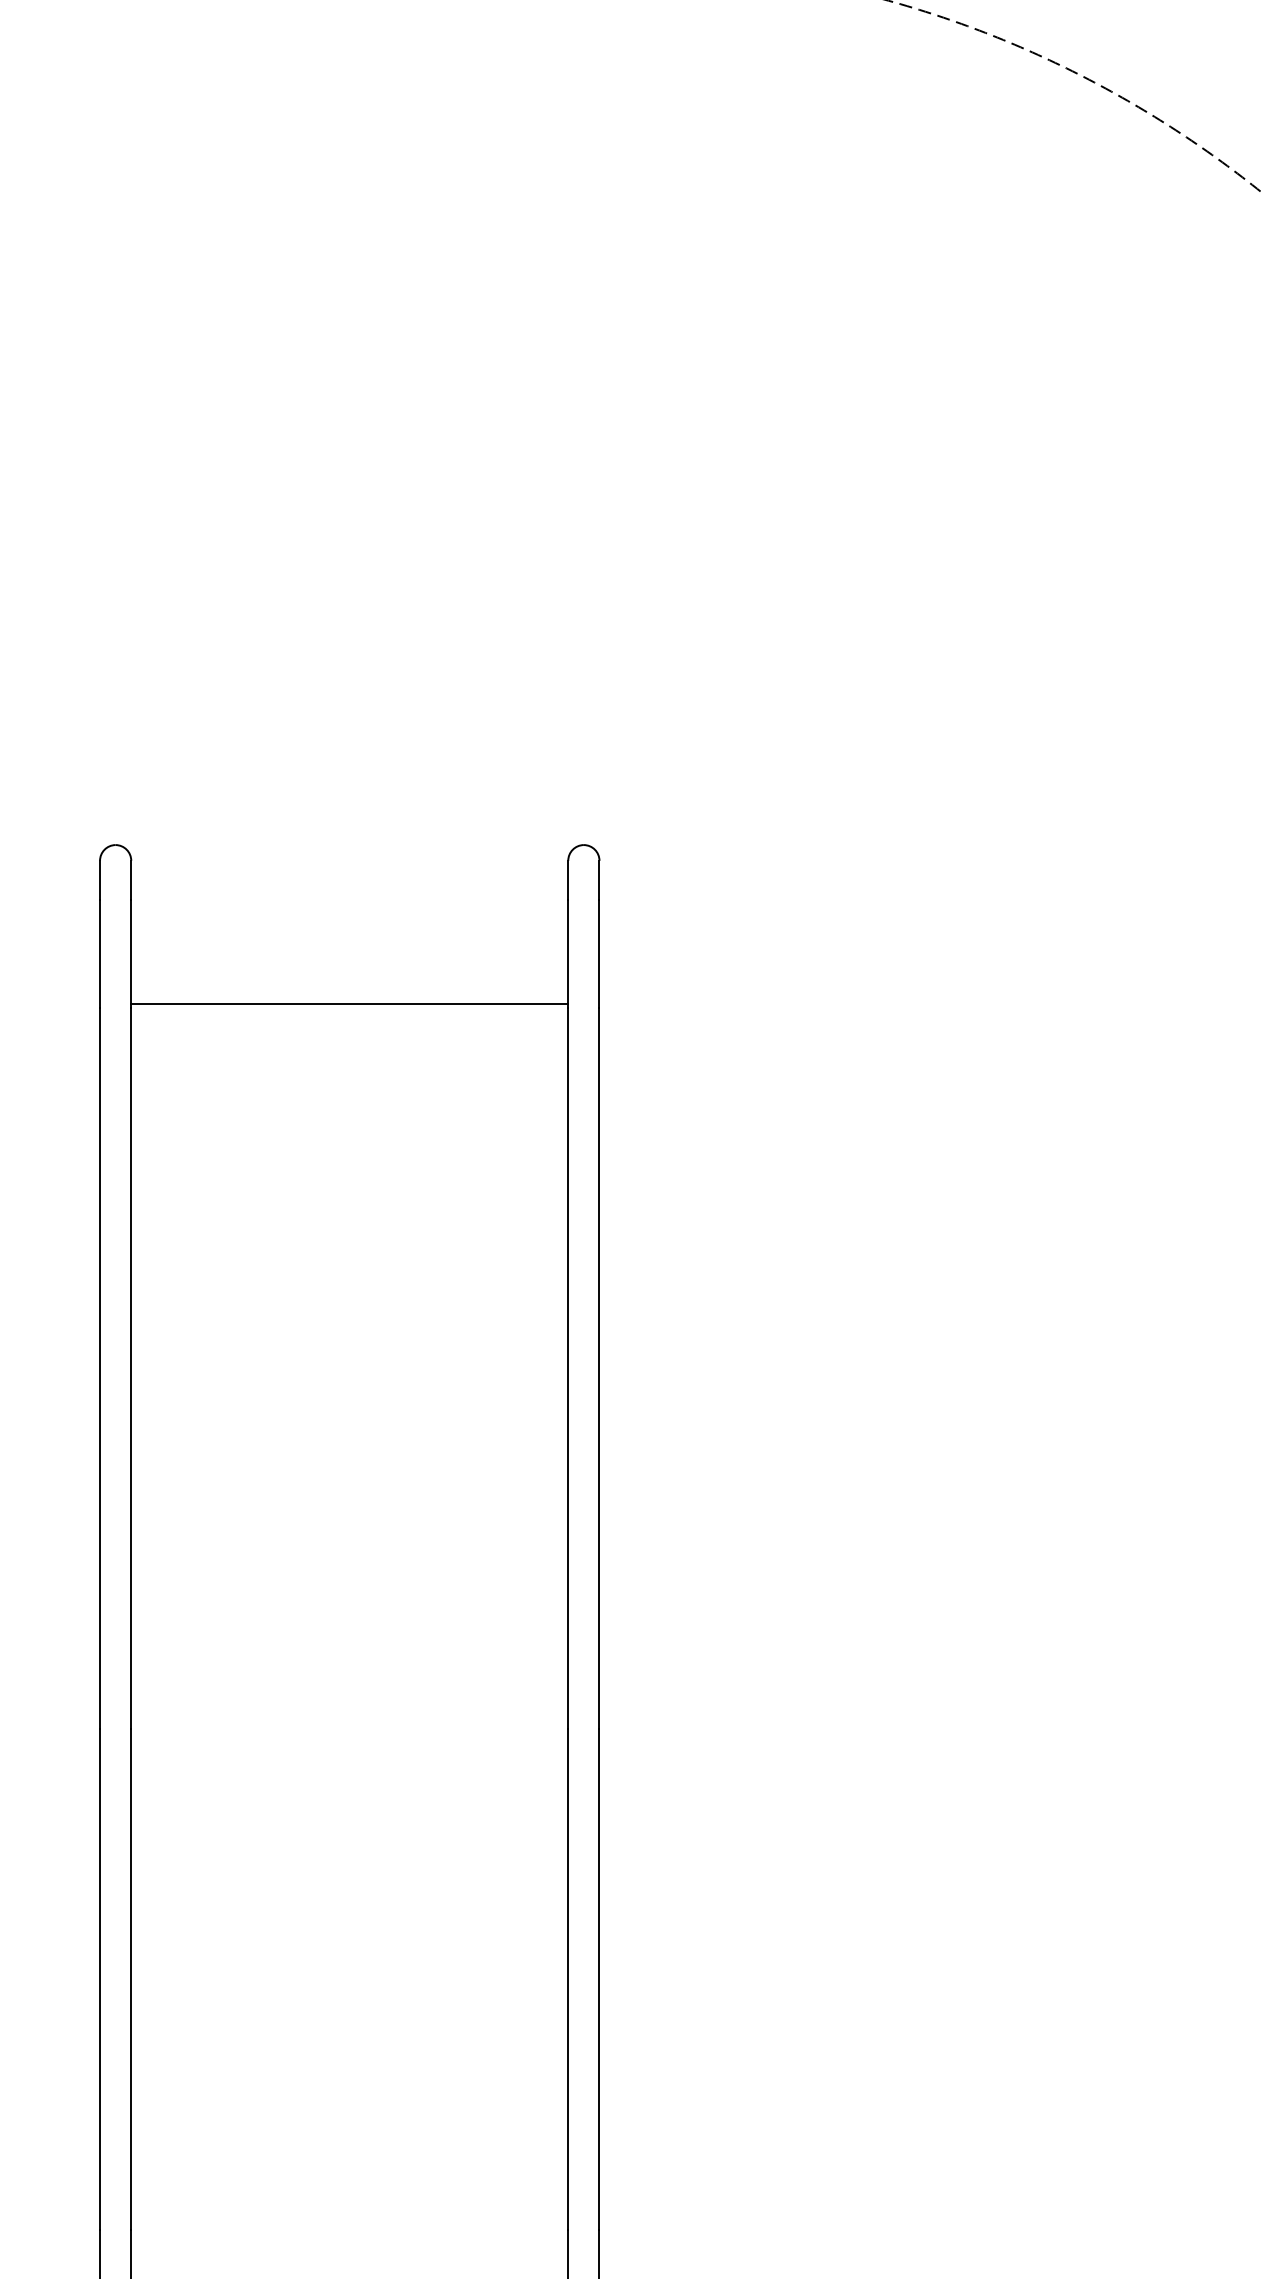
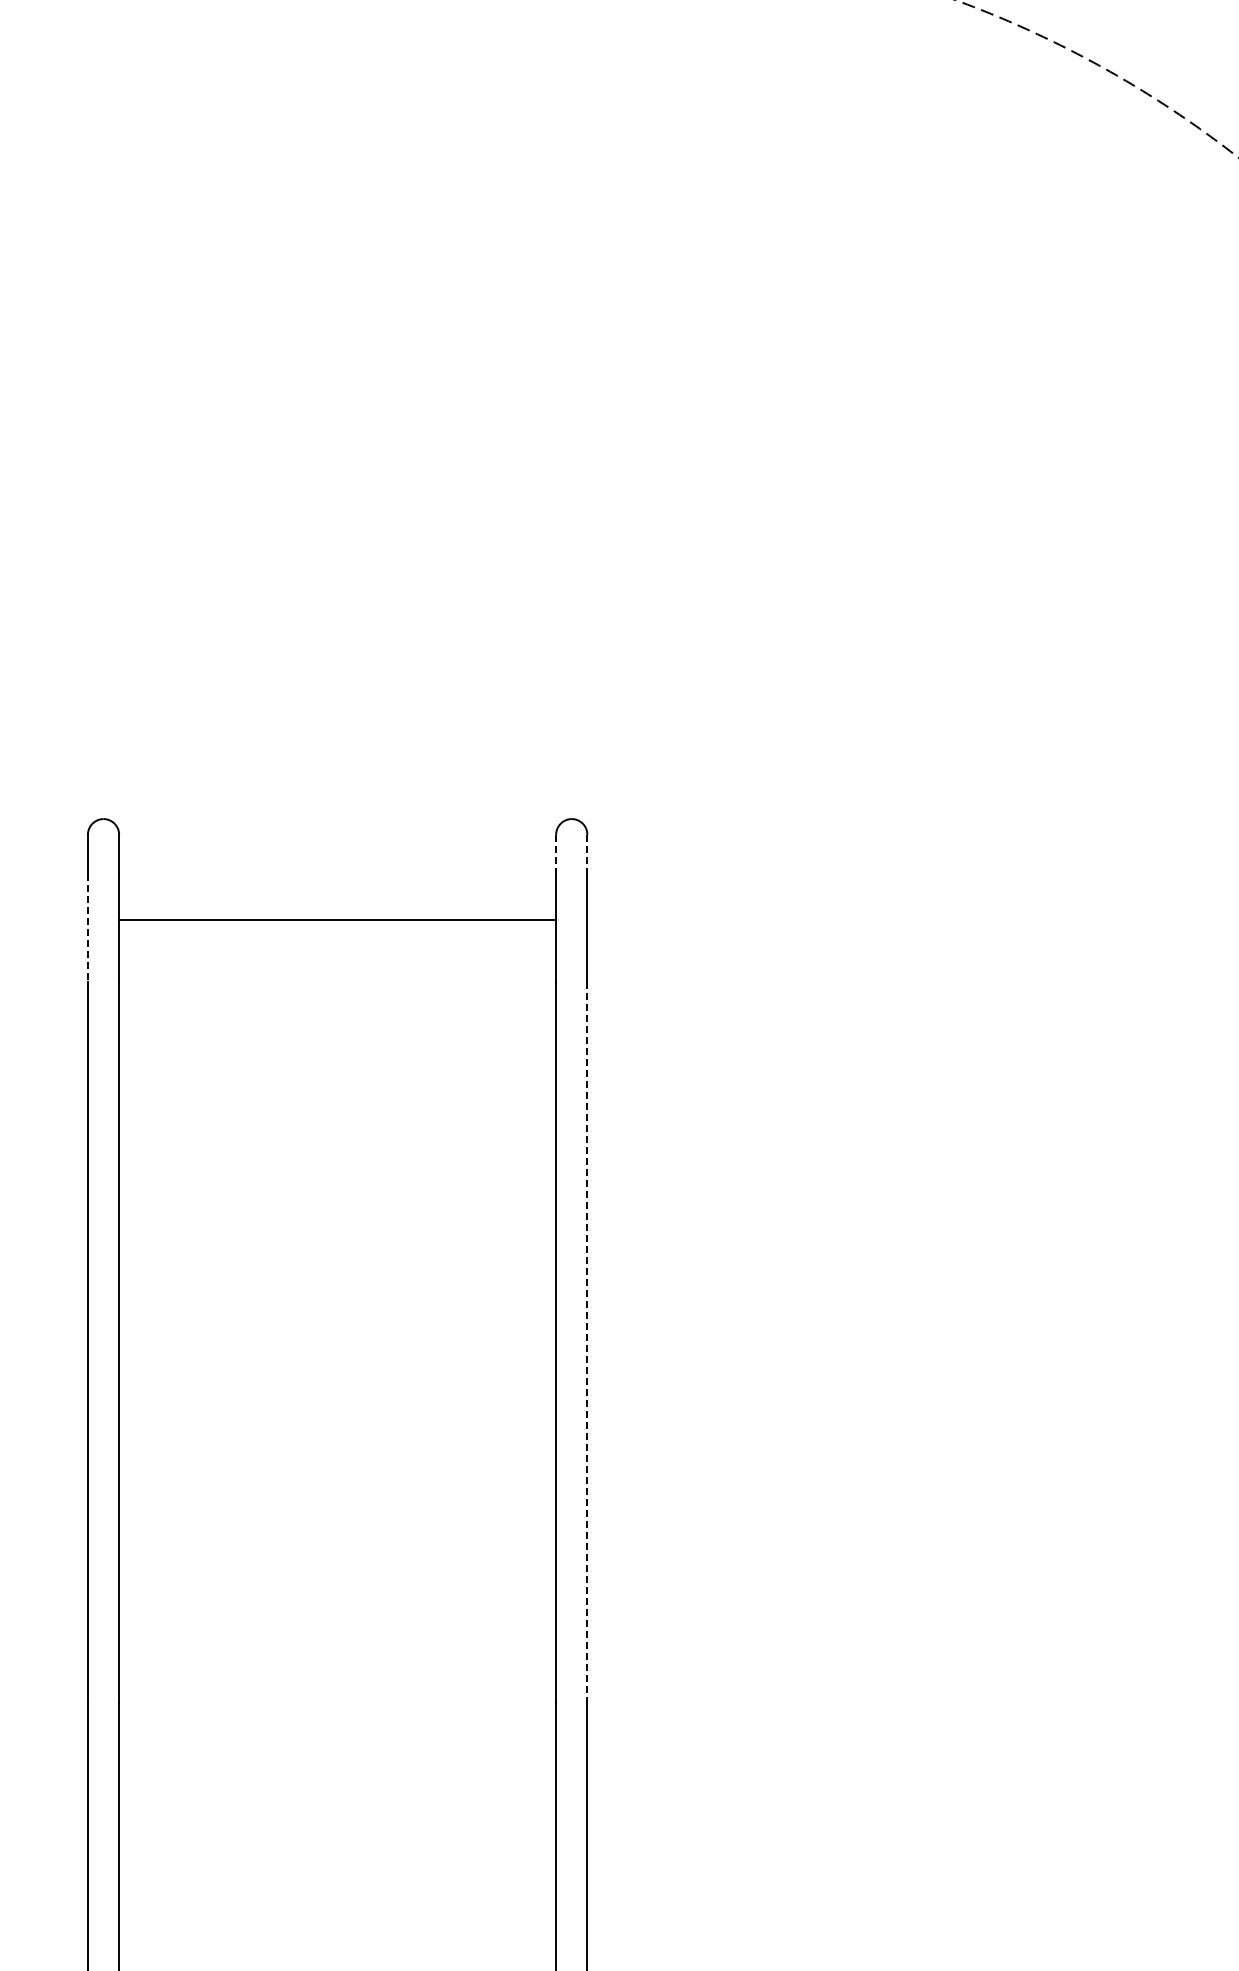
line: (568, 880) -> (556, 854), solid -> dashed
line: (599, 880) -> (587, 854), solid -> dashed
line: (100, 954) -> (88, 928), solid -> dashed
line: (349, 1003) -> (337, 919), moved
line: (599, 1368) -> (587, 1342), solid -> dashed

